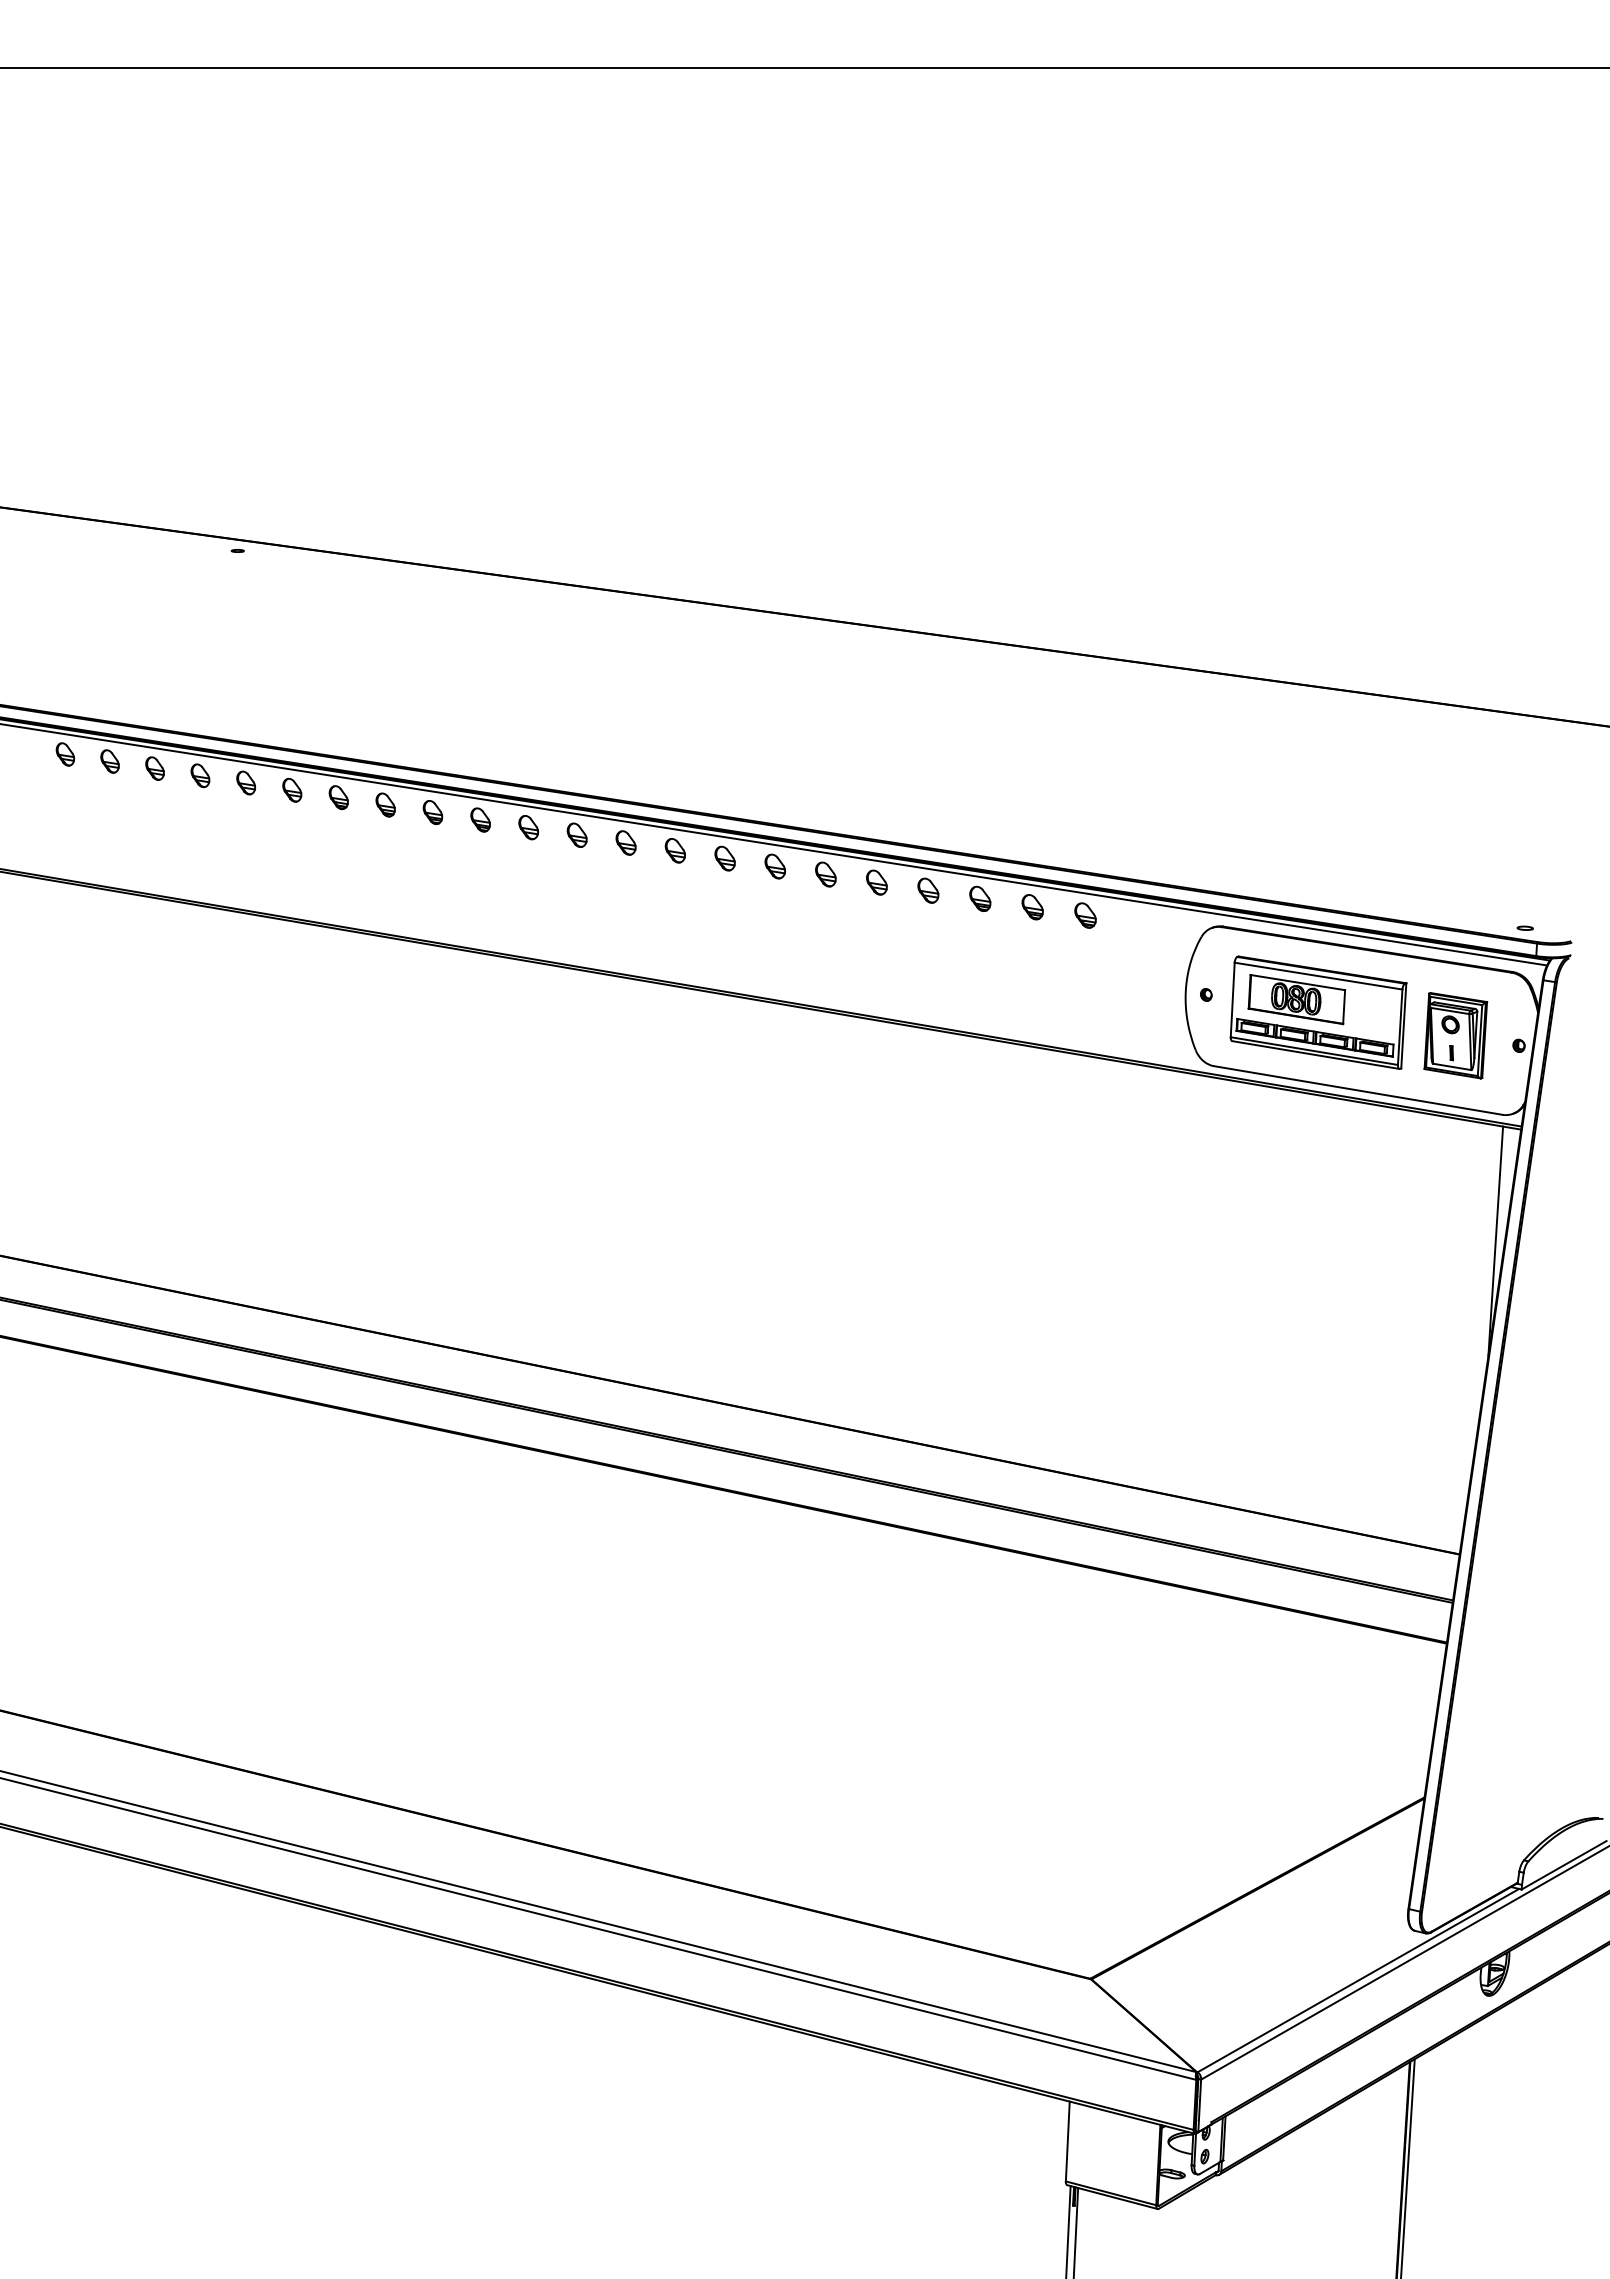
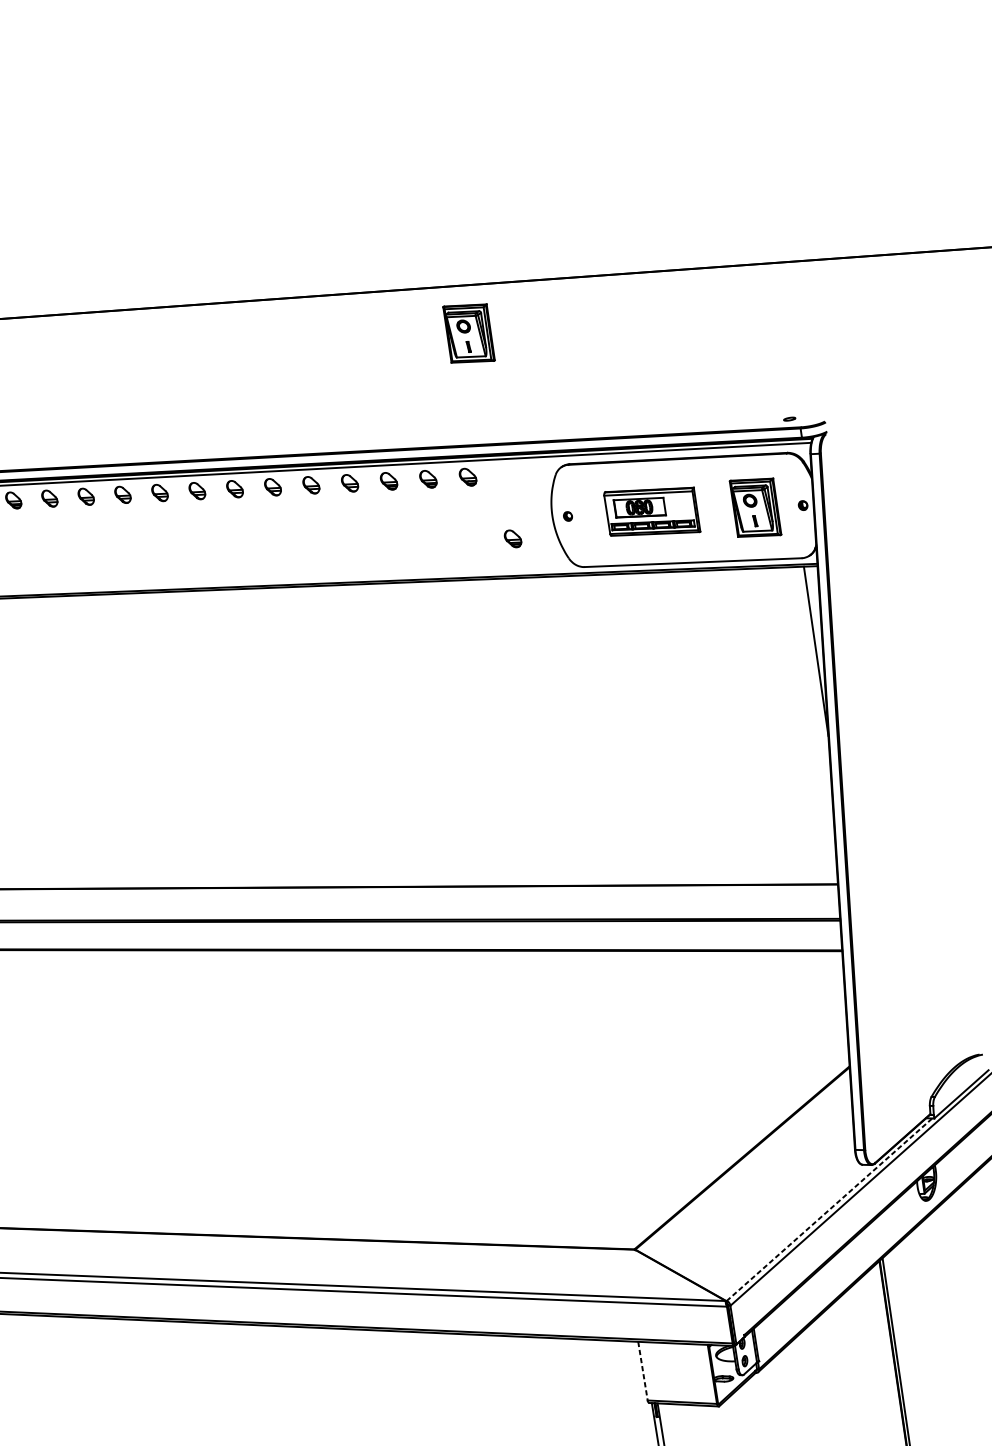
part: (1126, 726) -> (468, 333), added
part: (1127, 1009) -> (512, 539), added
part: (1318, 1012) -> (652, 512), size x0.7
line: (1358, 1980) -> (829, 1209), solid -> dashed
line: (1067, 2141) -> (642, 1371), solid -> dashed

